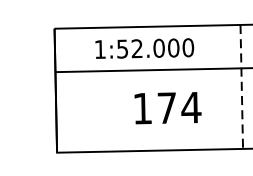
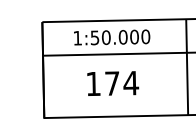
text: (136, 48) -> (105, 37), 1:52.000 -> 1:50.000
line: (242, 87) -> (187, 67), dashed -> solid
text: (168, 108) -> (113, 83), moved

